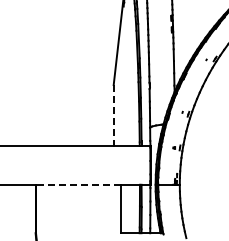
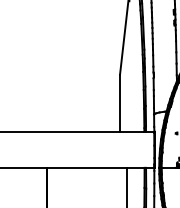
line: (113, 116) -> (119, 104), dashed -> solid
line: (77, 184) -> (86, 167), dashed -> solid

